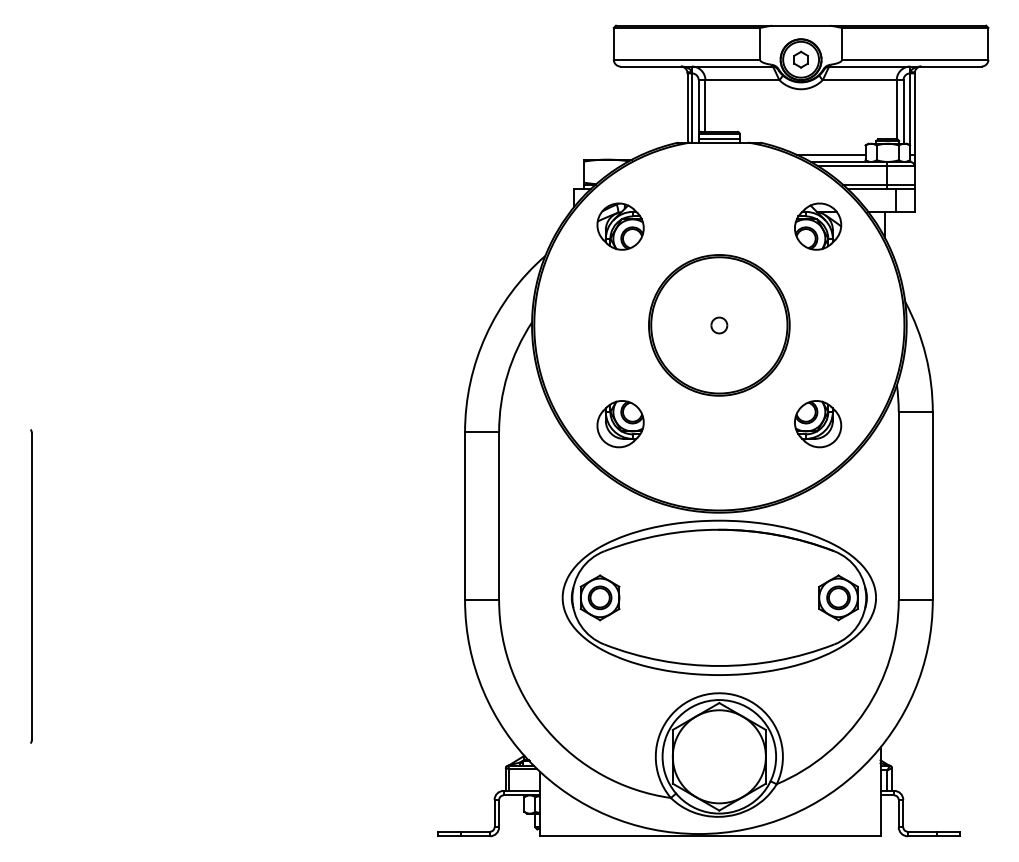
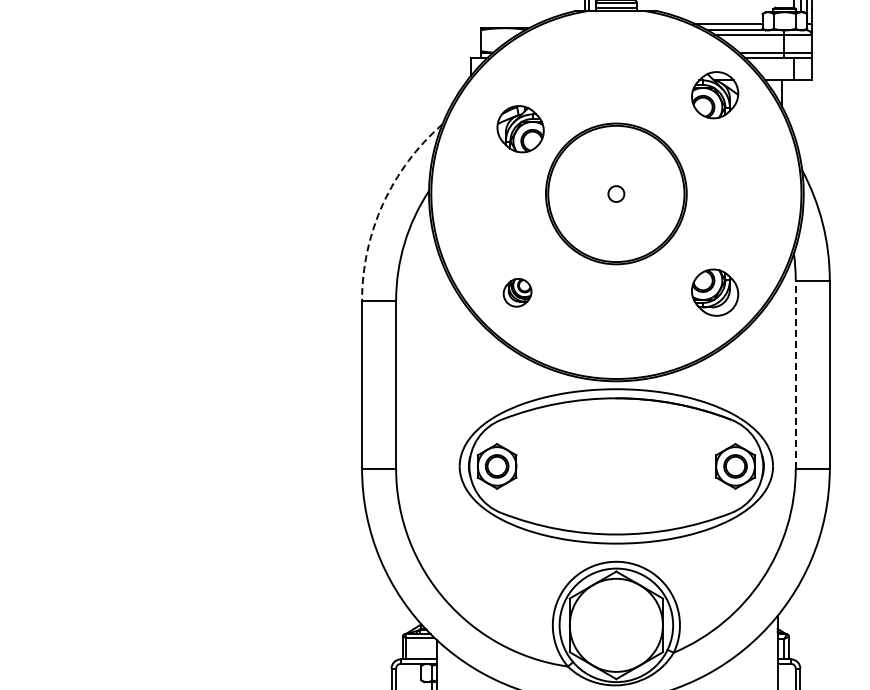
part: (620, 226) -> (520, 129), moved
arc: (486, 335) -> (383, 204), solid -> dashed
part: (620, 424) -> (517, 293), size x0.6
line: (898, 505) -> (795, 374), solid -> dashed

